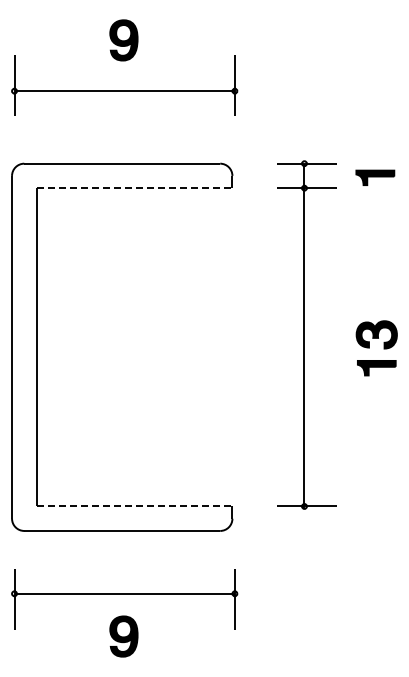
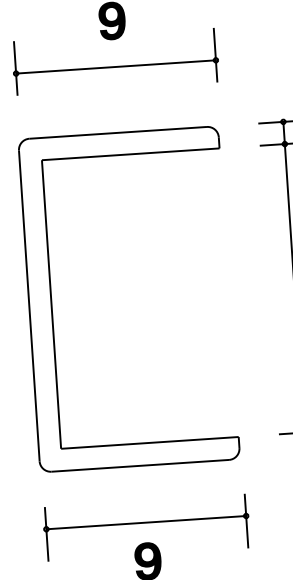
line: (134, 188) -> (130, 154), dashed -> solid
line: (134, 506) -> (149, 442), dashed -> solid

